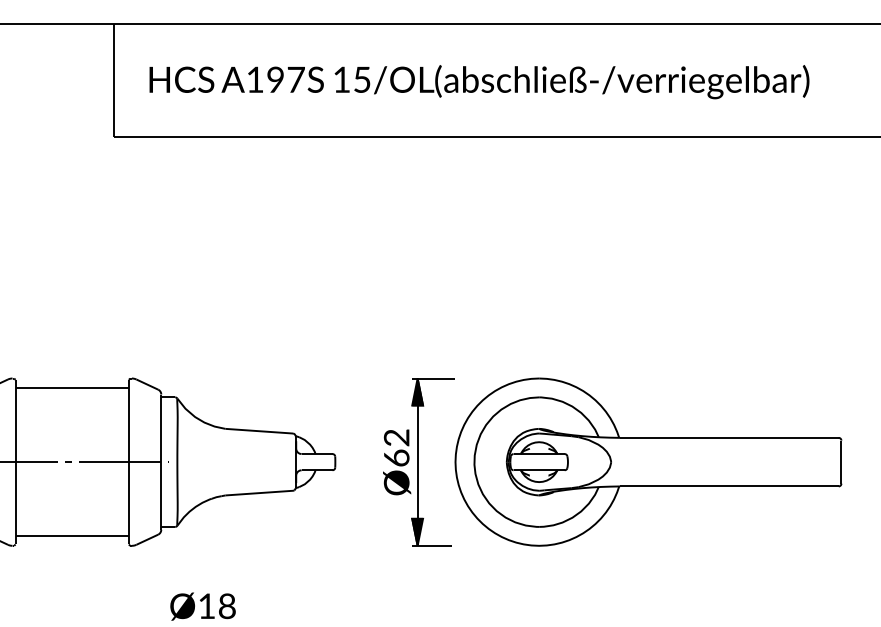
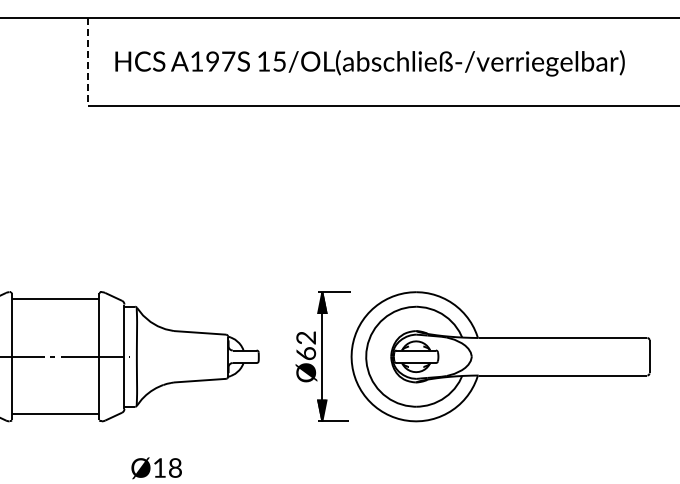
line: (114, 80) -> (88, 62), solid -> dashed

